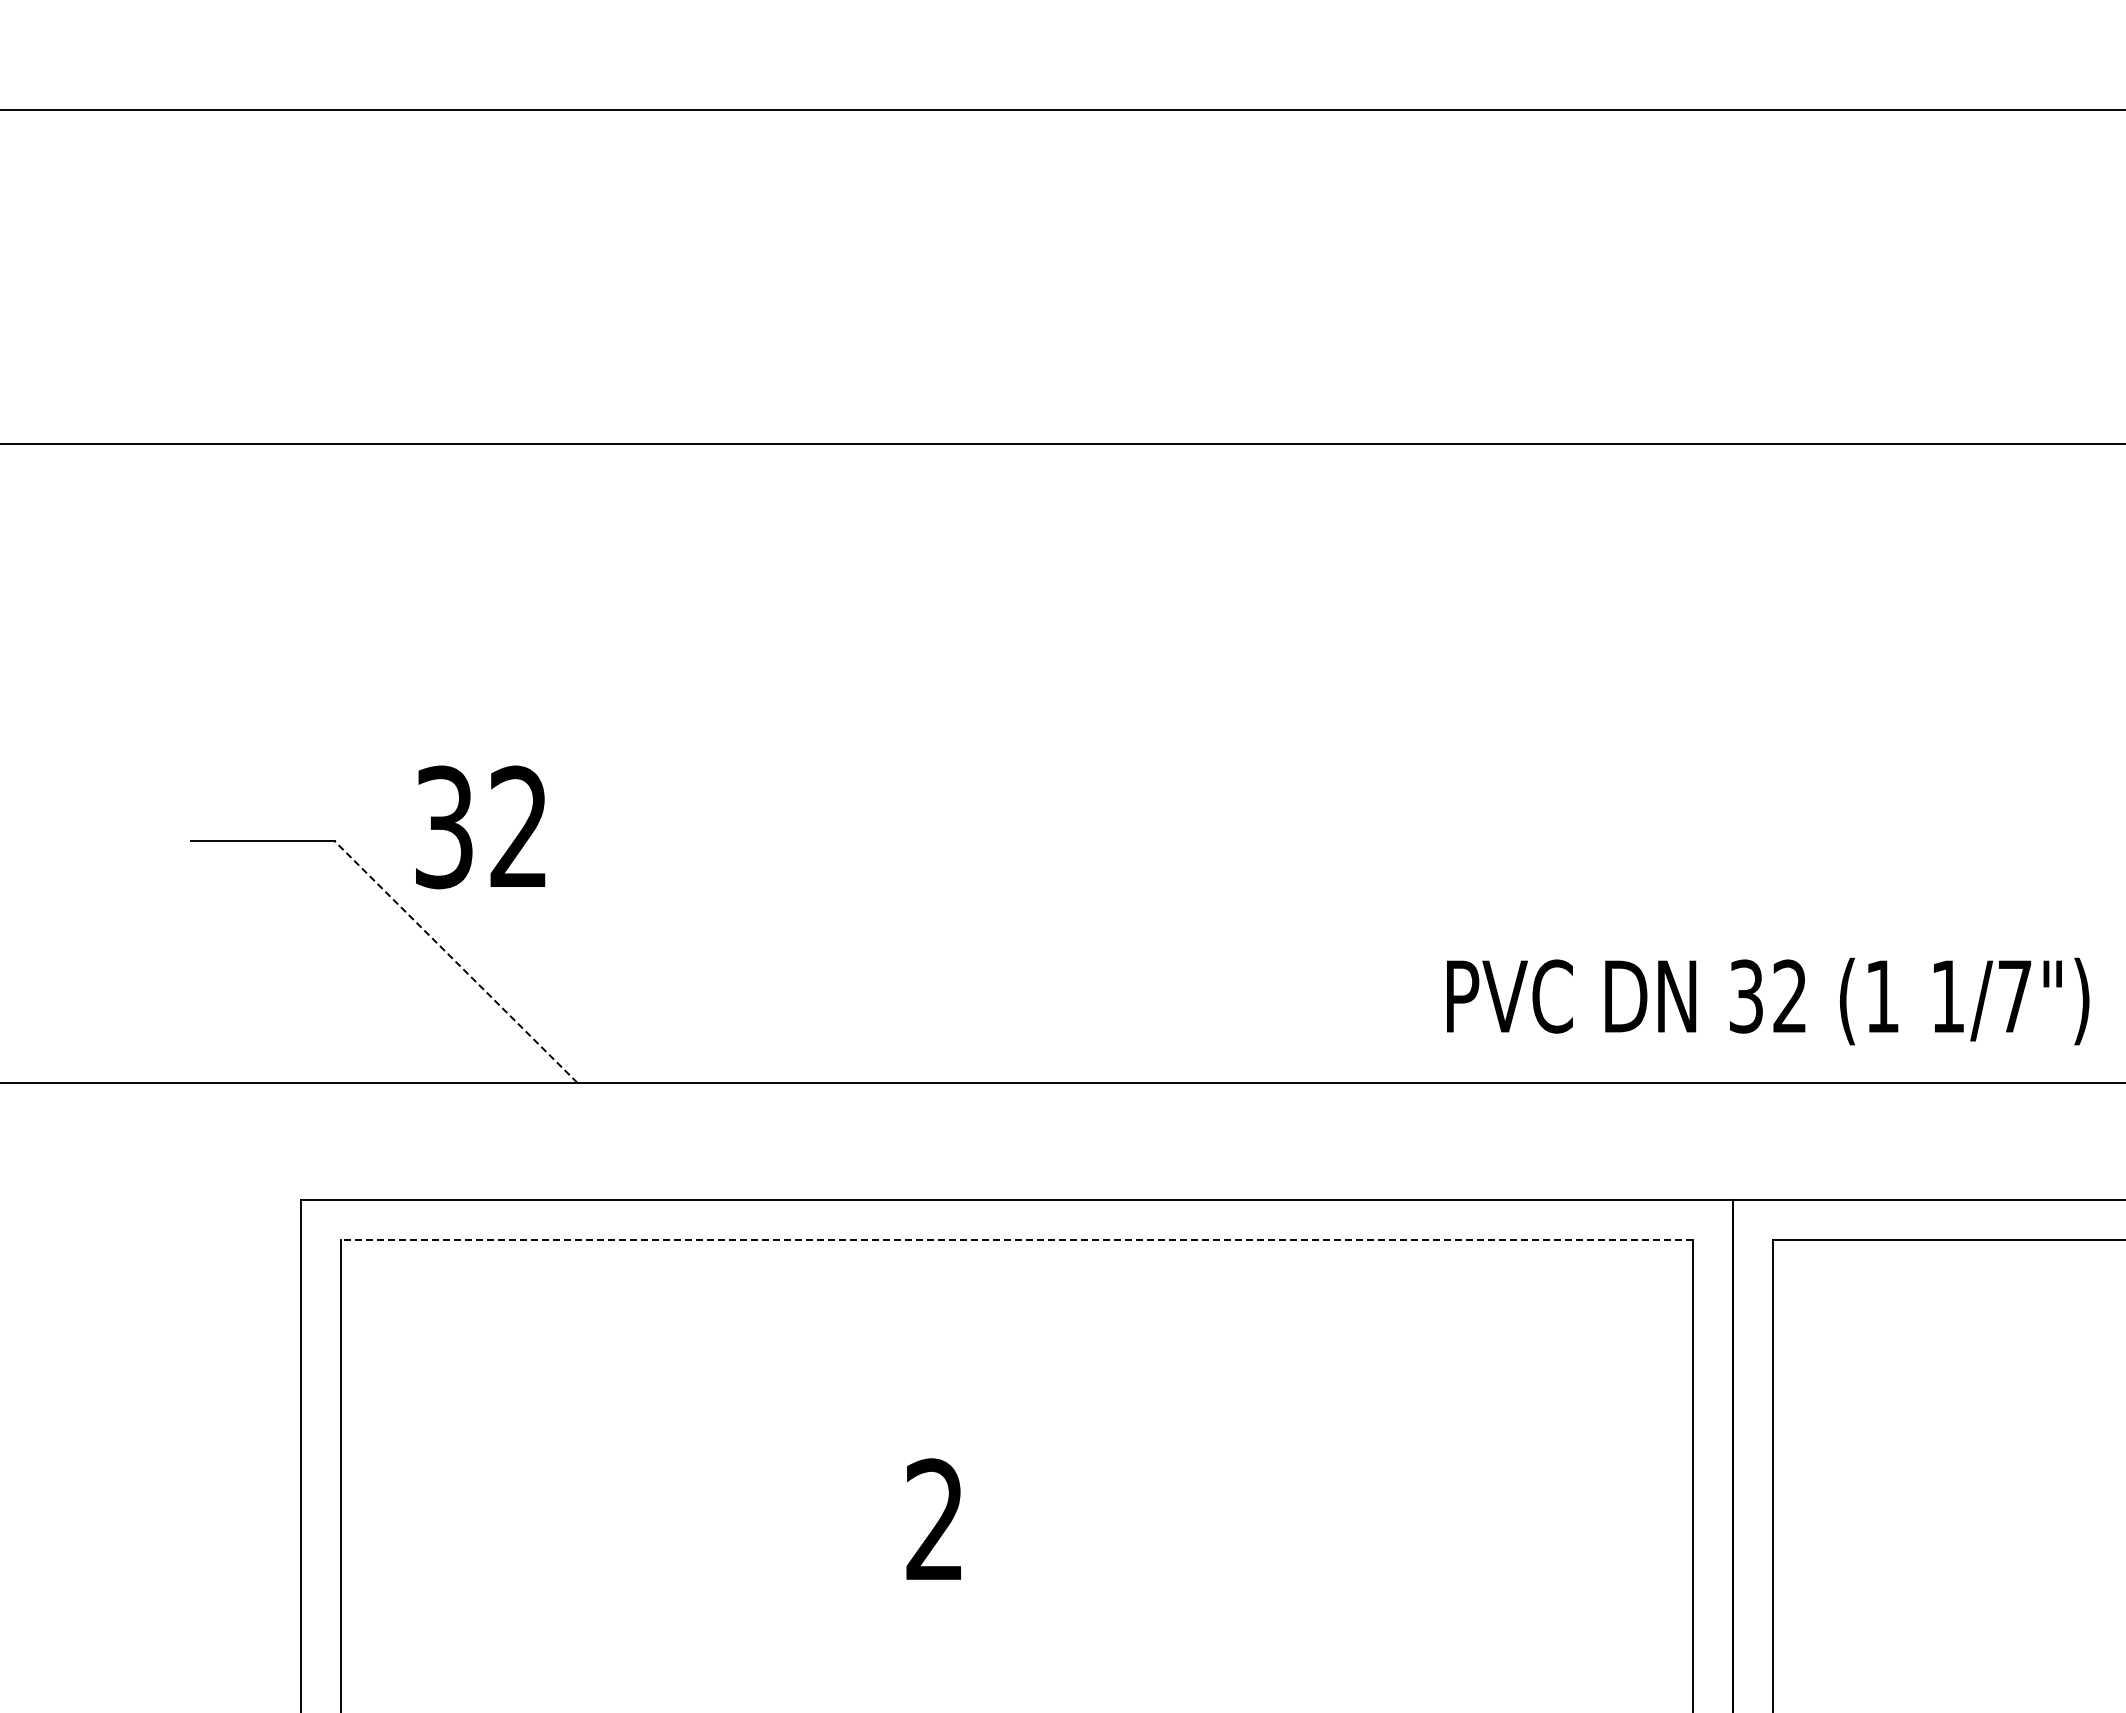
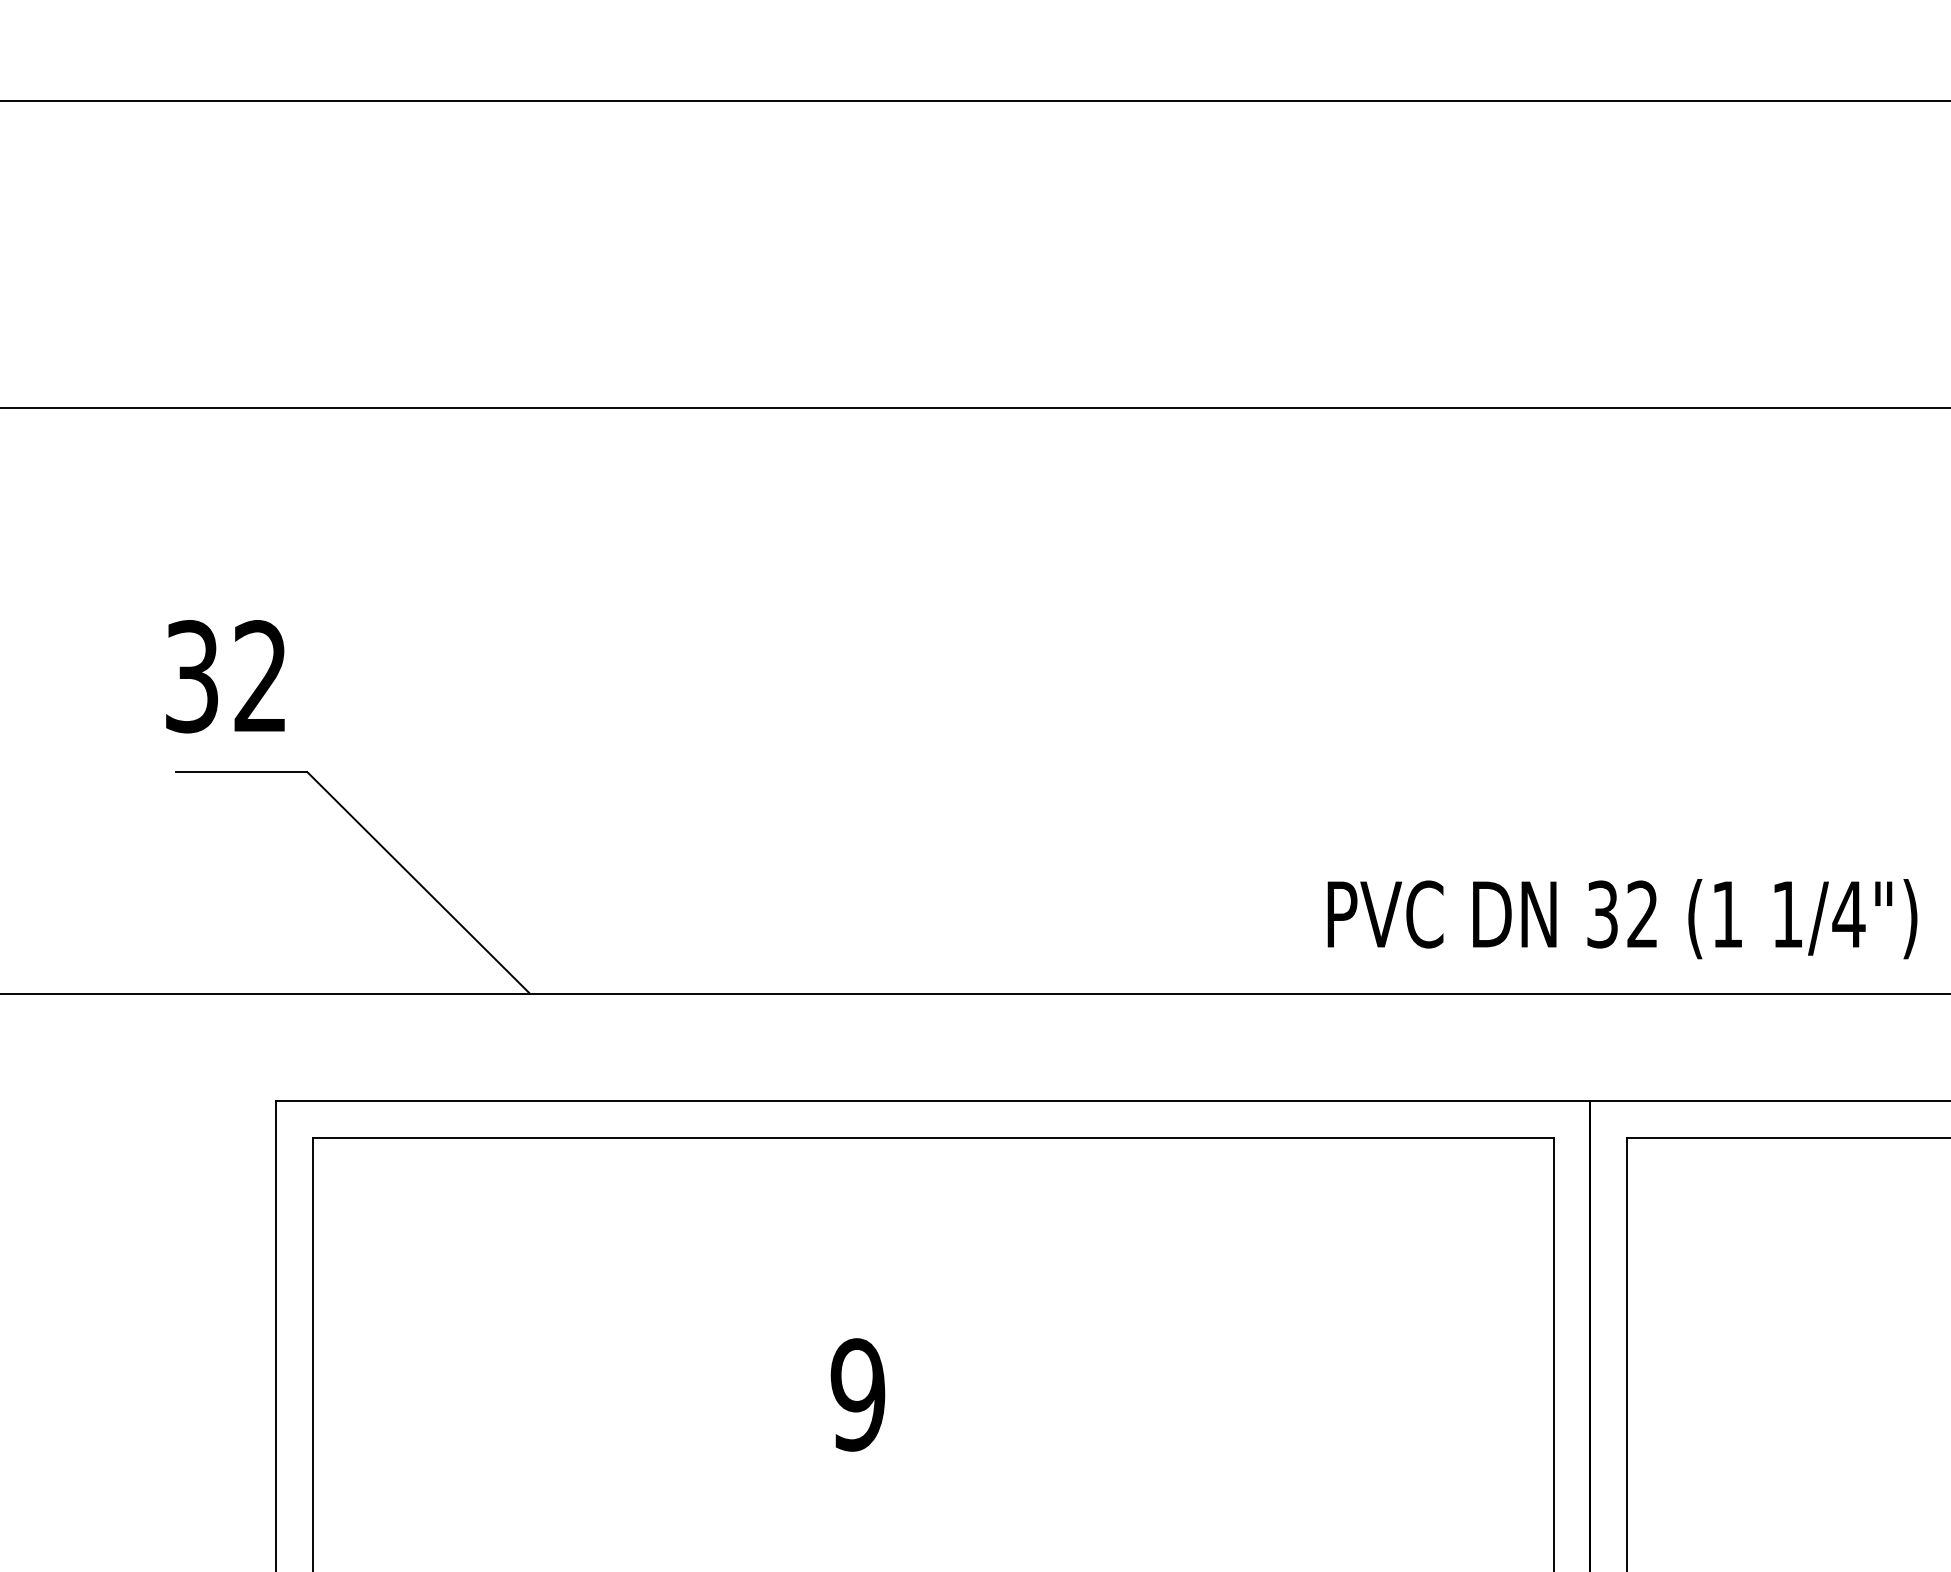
text: (480, 827) -> (225, 676), moved
line: (455, 961) -> (418, 882), dashed -> solid
text: (2014, 996) -> (1848, 914), 1/7") -> 1/4")
line: (1016, 1239) -> (932, 1137), dashed -> solid
text: (934, 1519) -> (857, 1394), 2 -> 9

